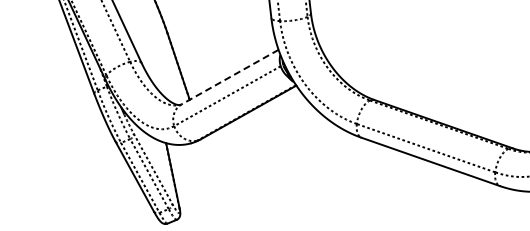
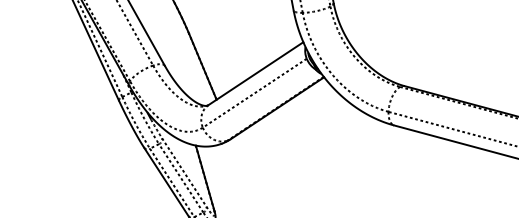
line: (230, 77) -> (256, 73), dashed -> solid

